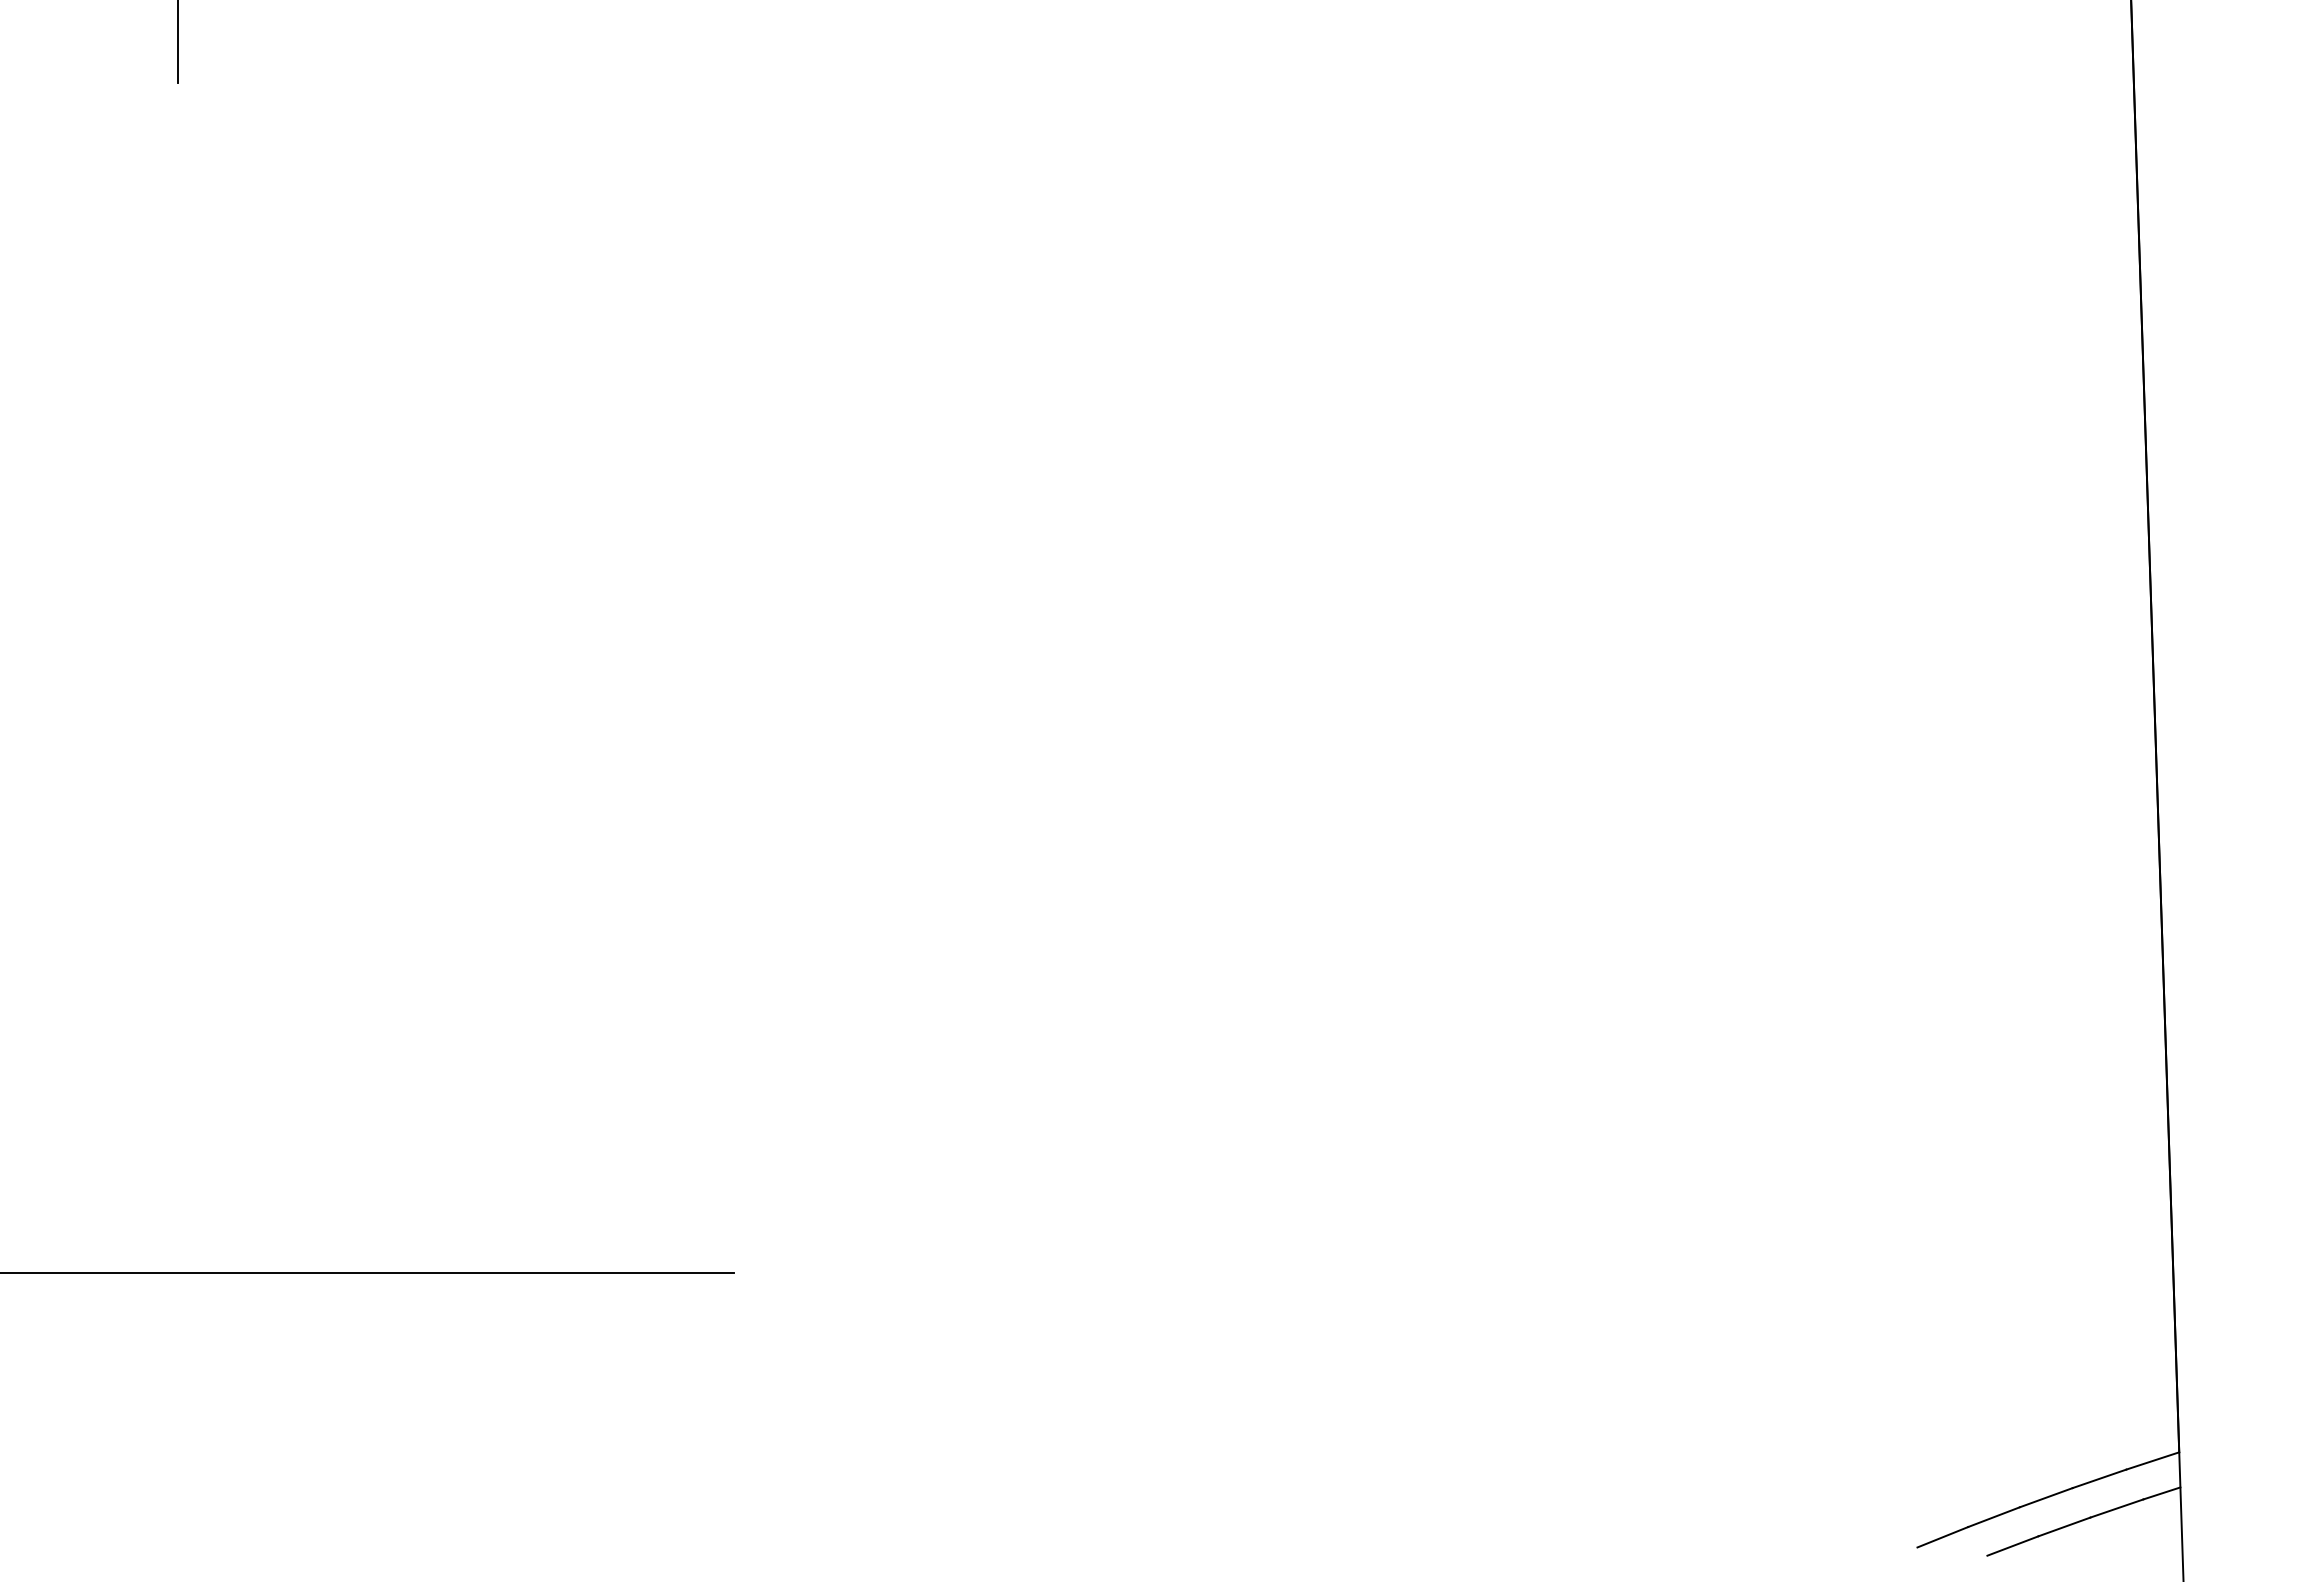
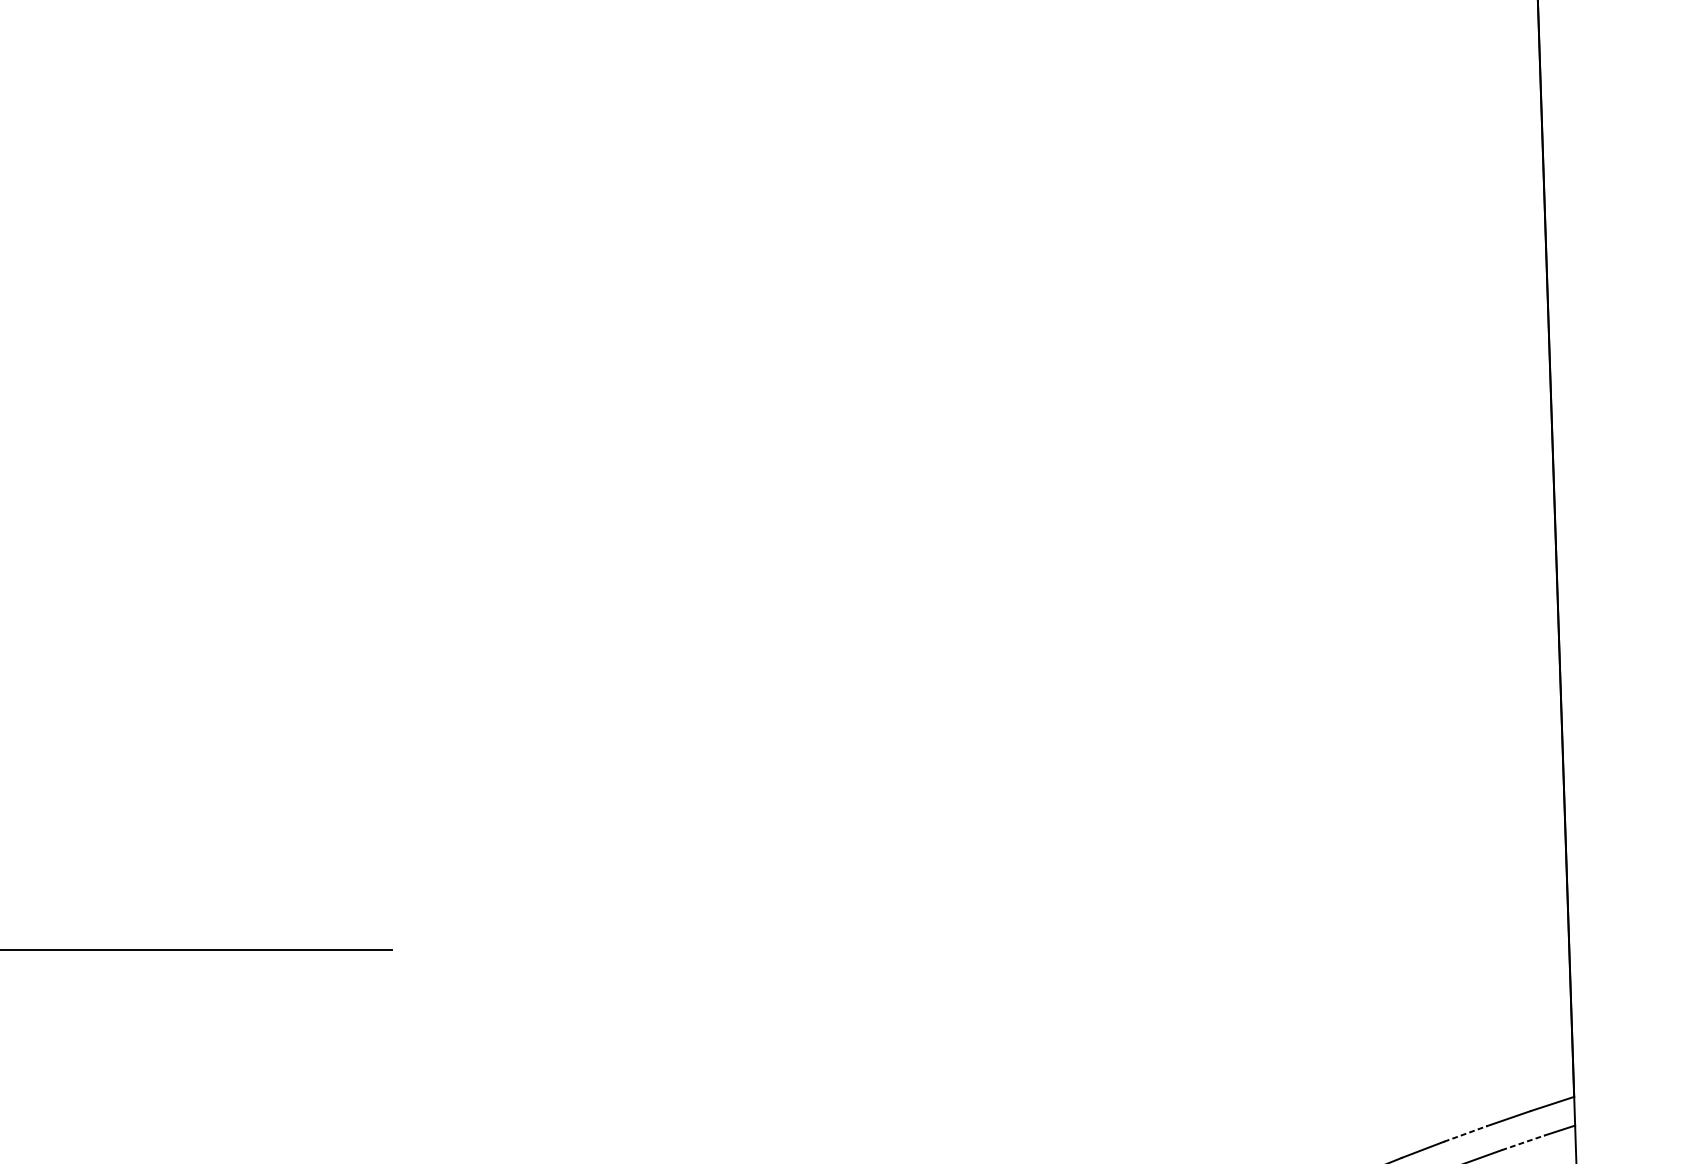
line: (2046, 1497) -> (1465, 1133), solid -> dashed
line: (2116, 1508) -> (1522, 1142), solid -> dashed

